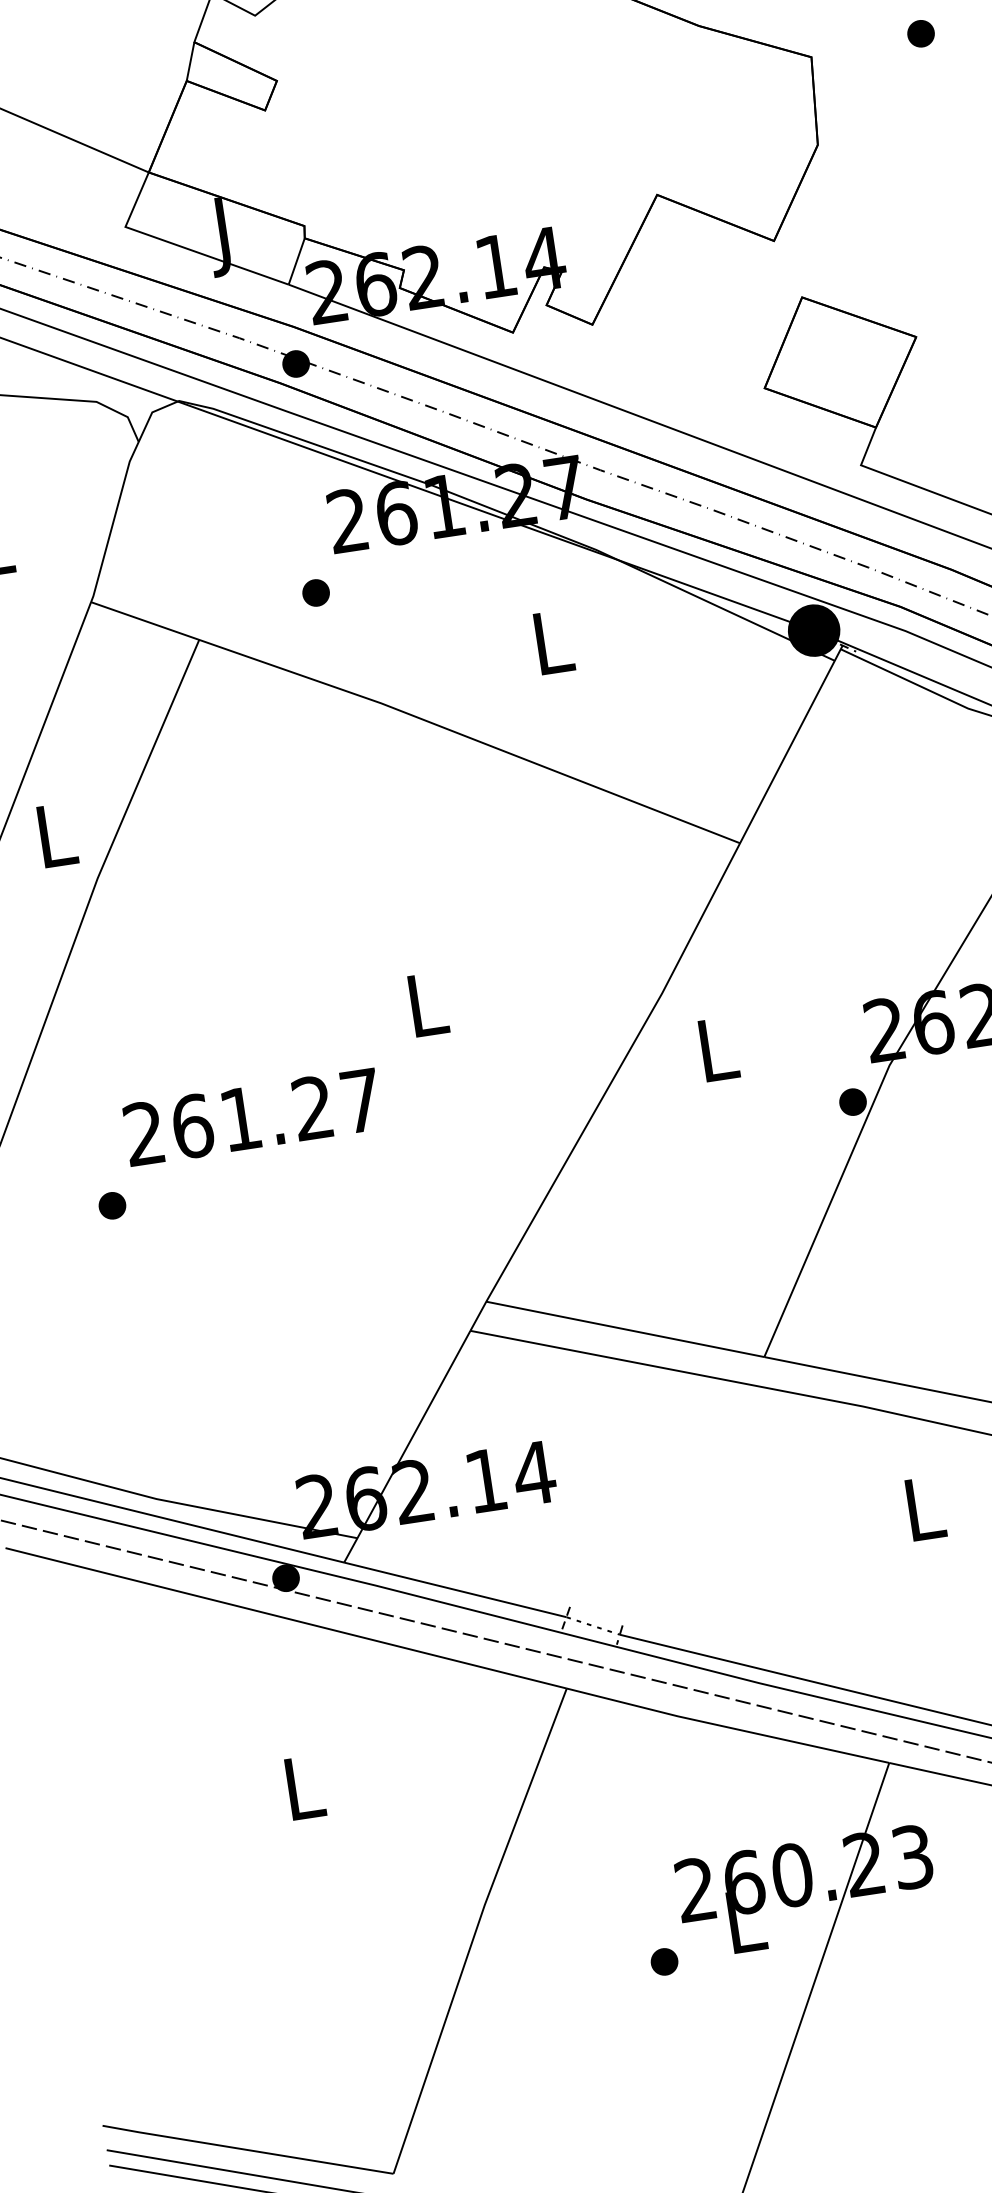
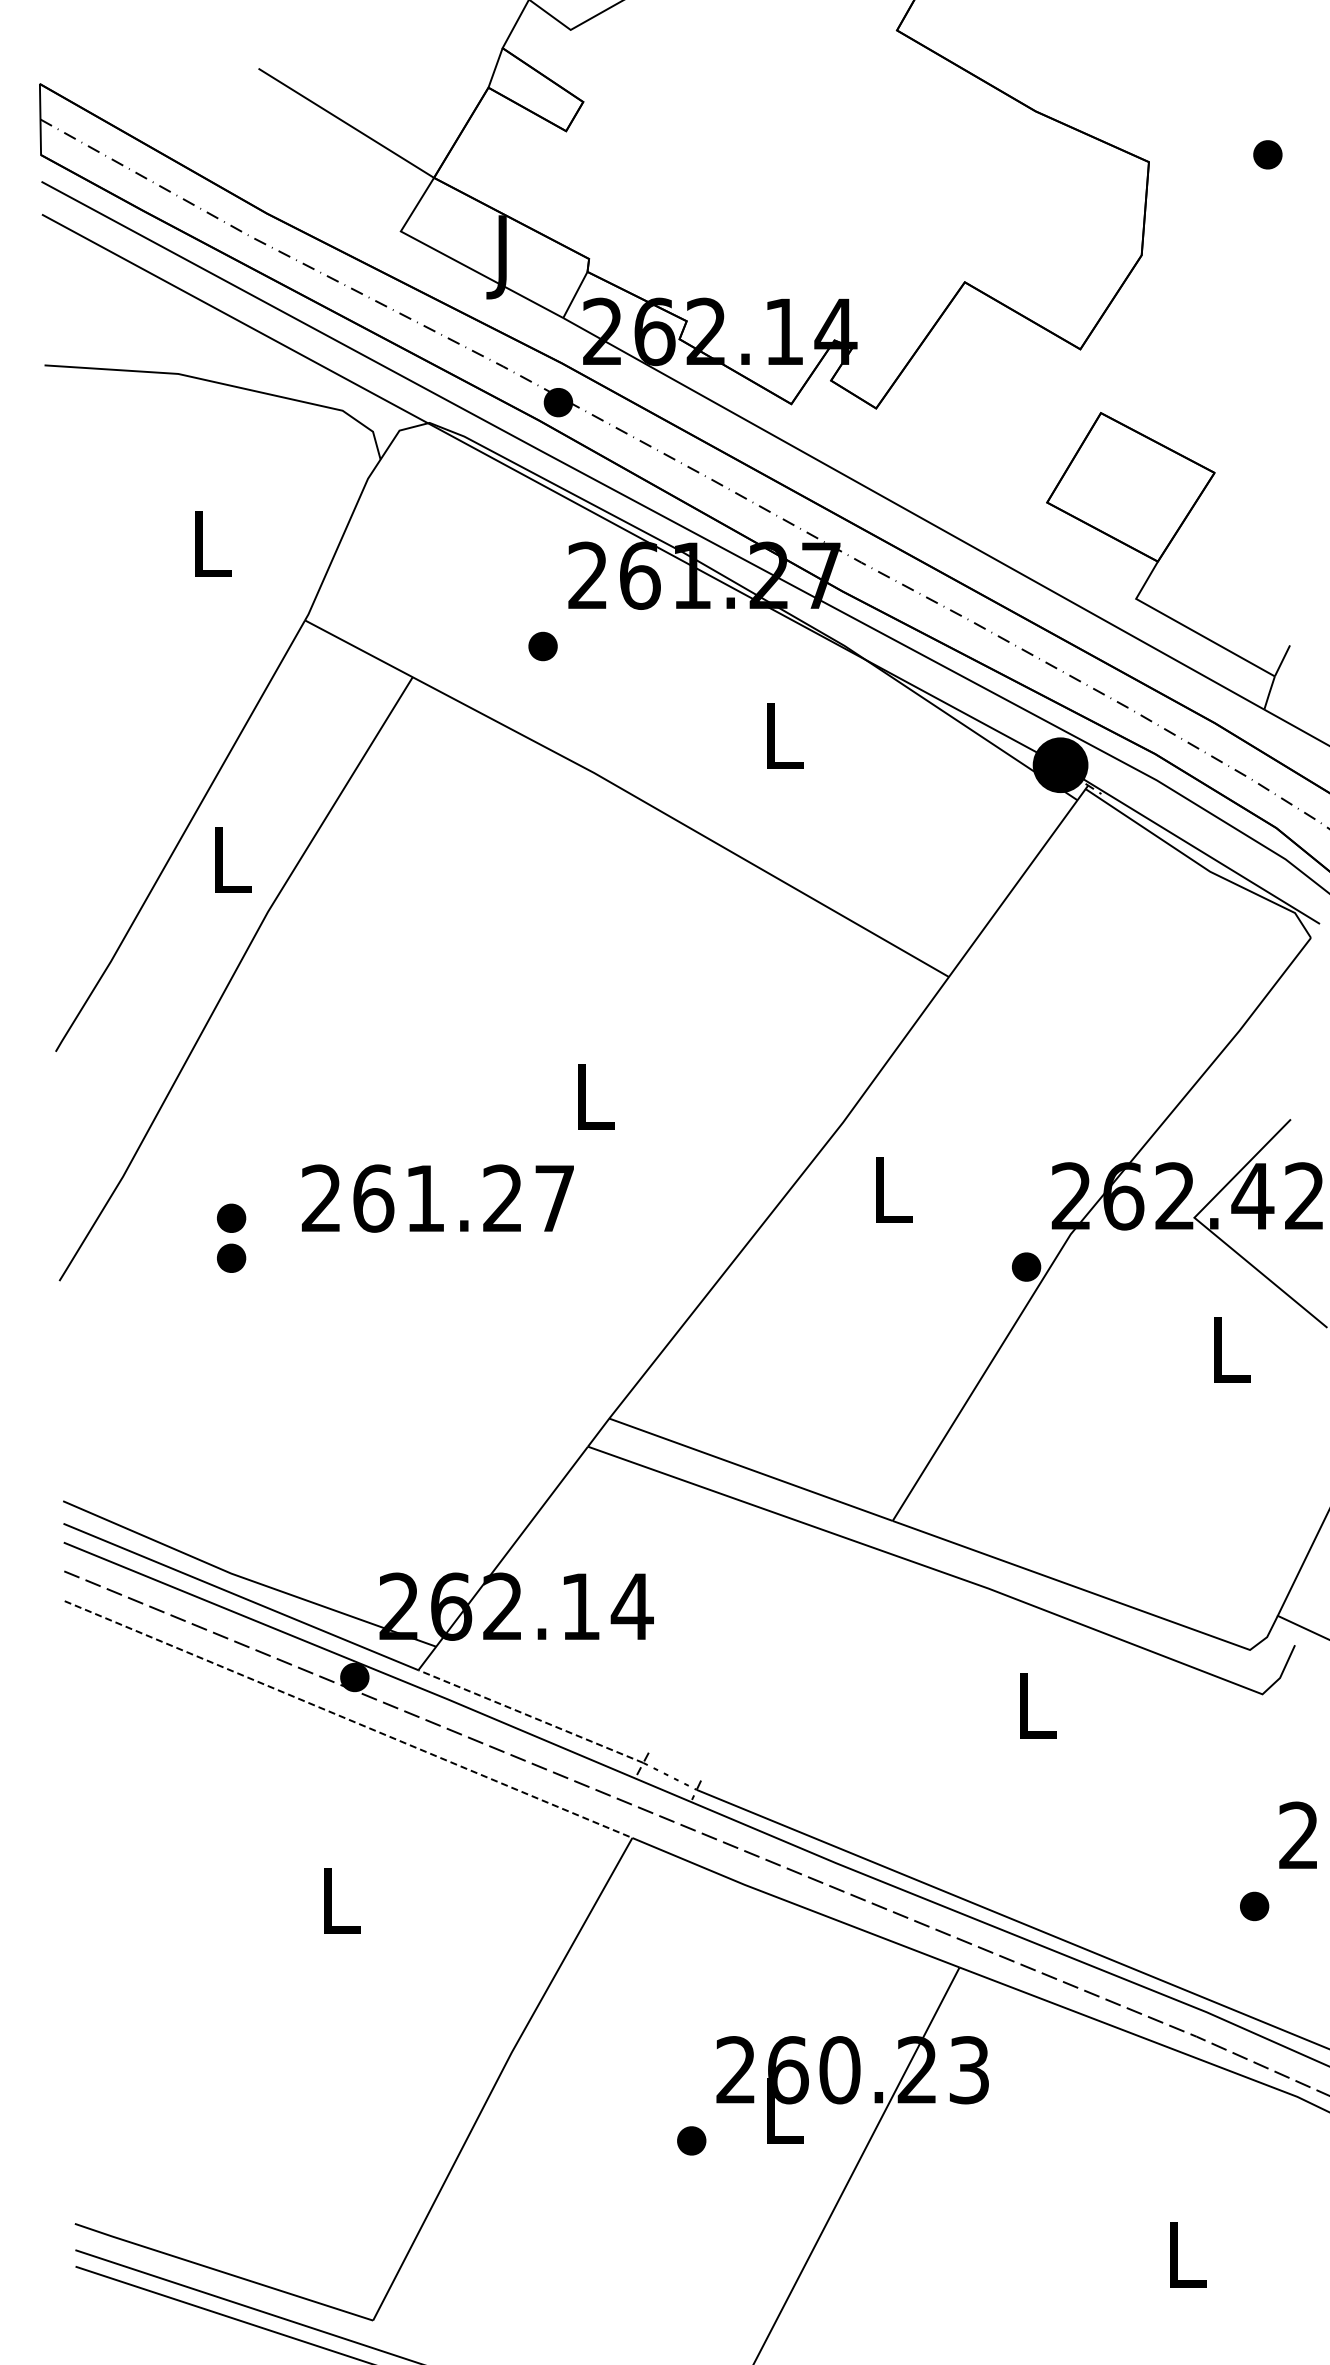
text: (252, 1117) -> (437, 1198), moved
part: (106, 1167) -> (231, 1217), added
line: (454, 1589) -> (530, 1716), solid -> dashed
line: (286, 1618) -> (348, 1719), solid -> dashed

